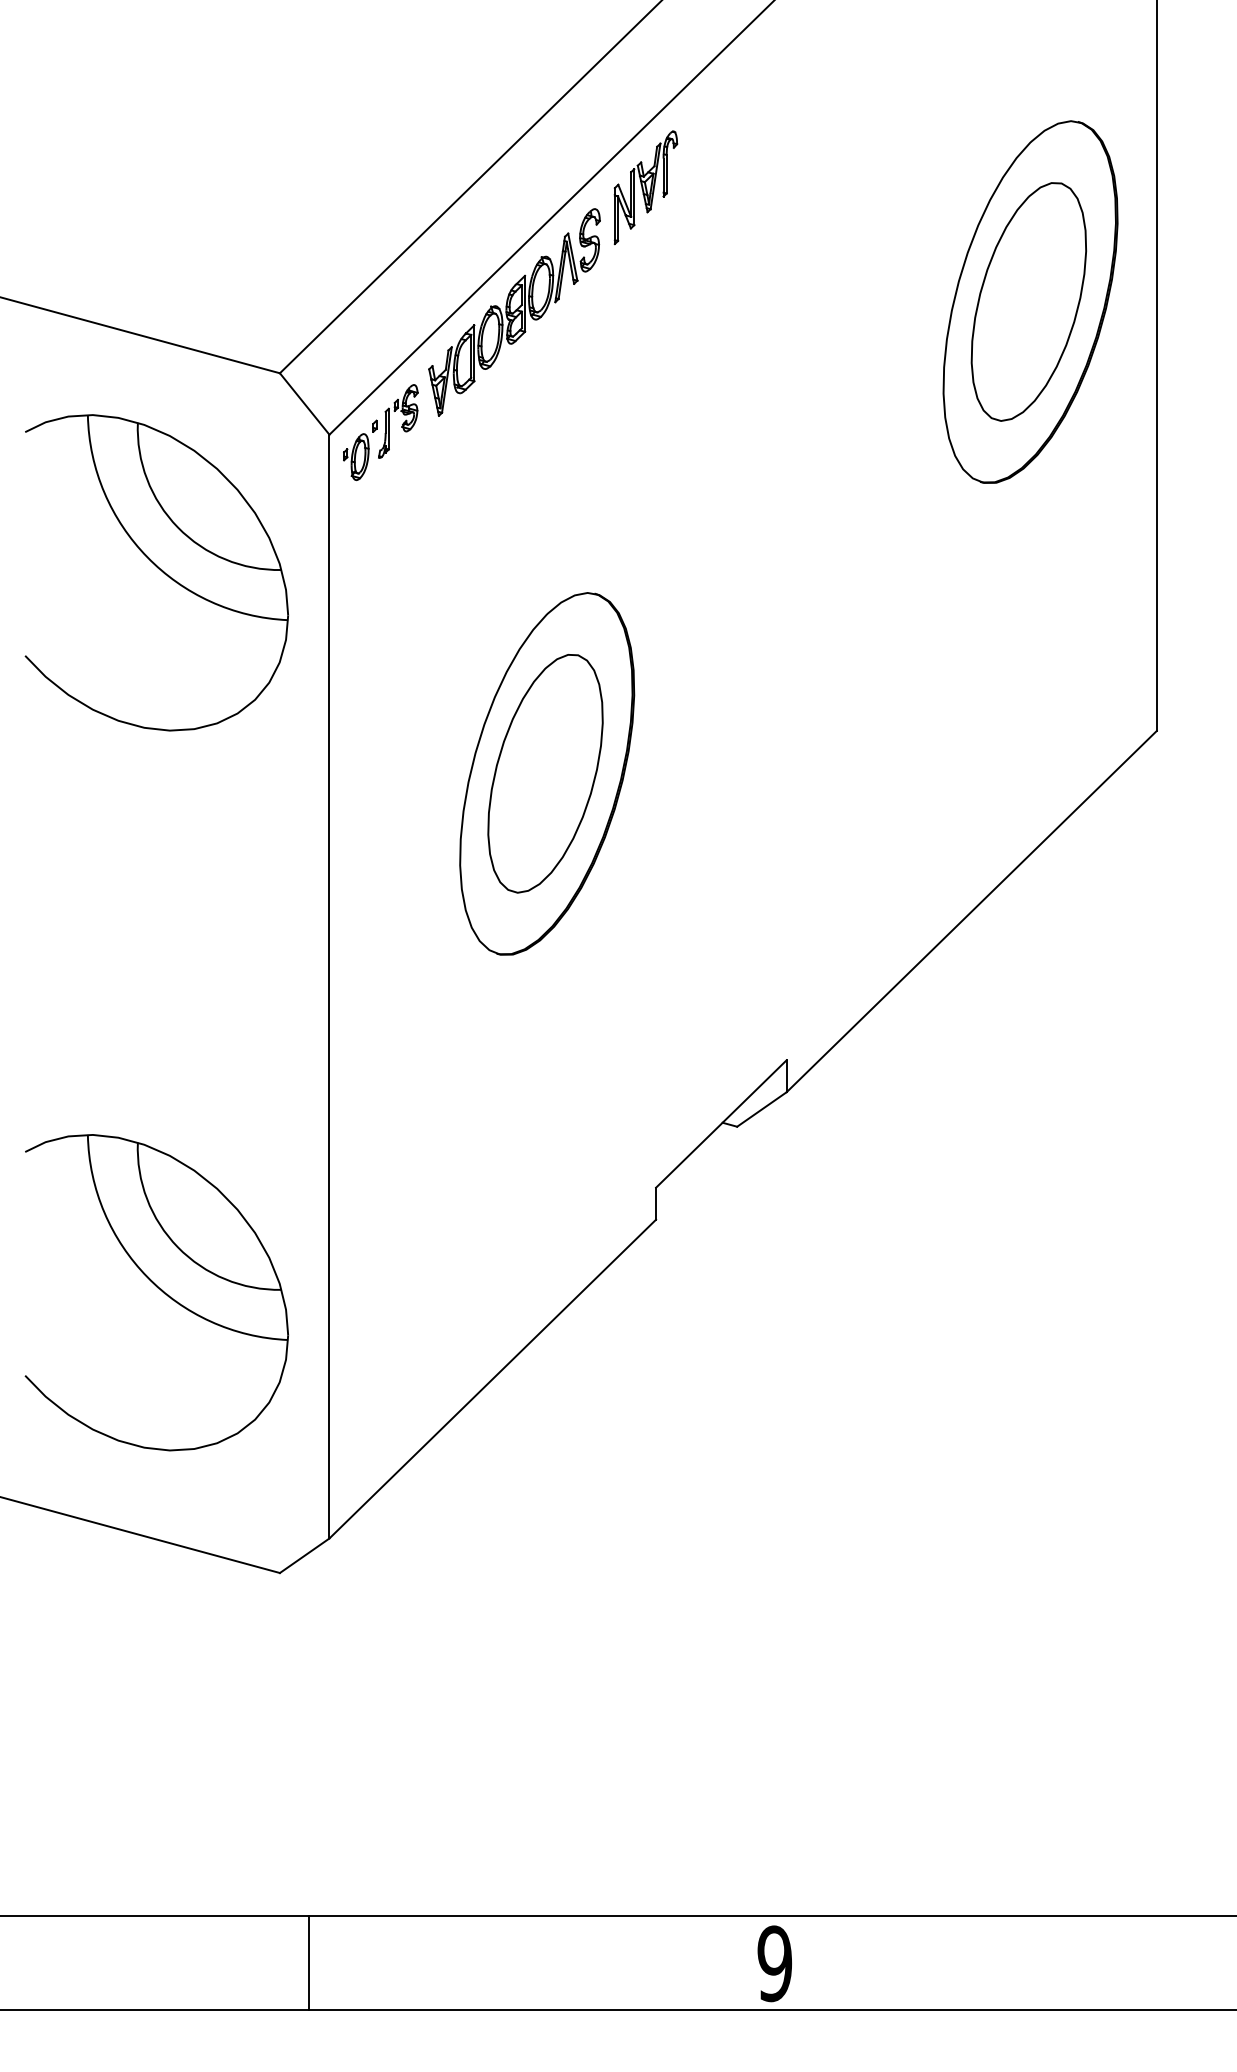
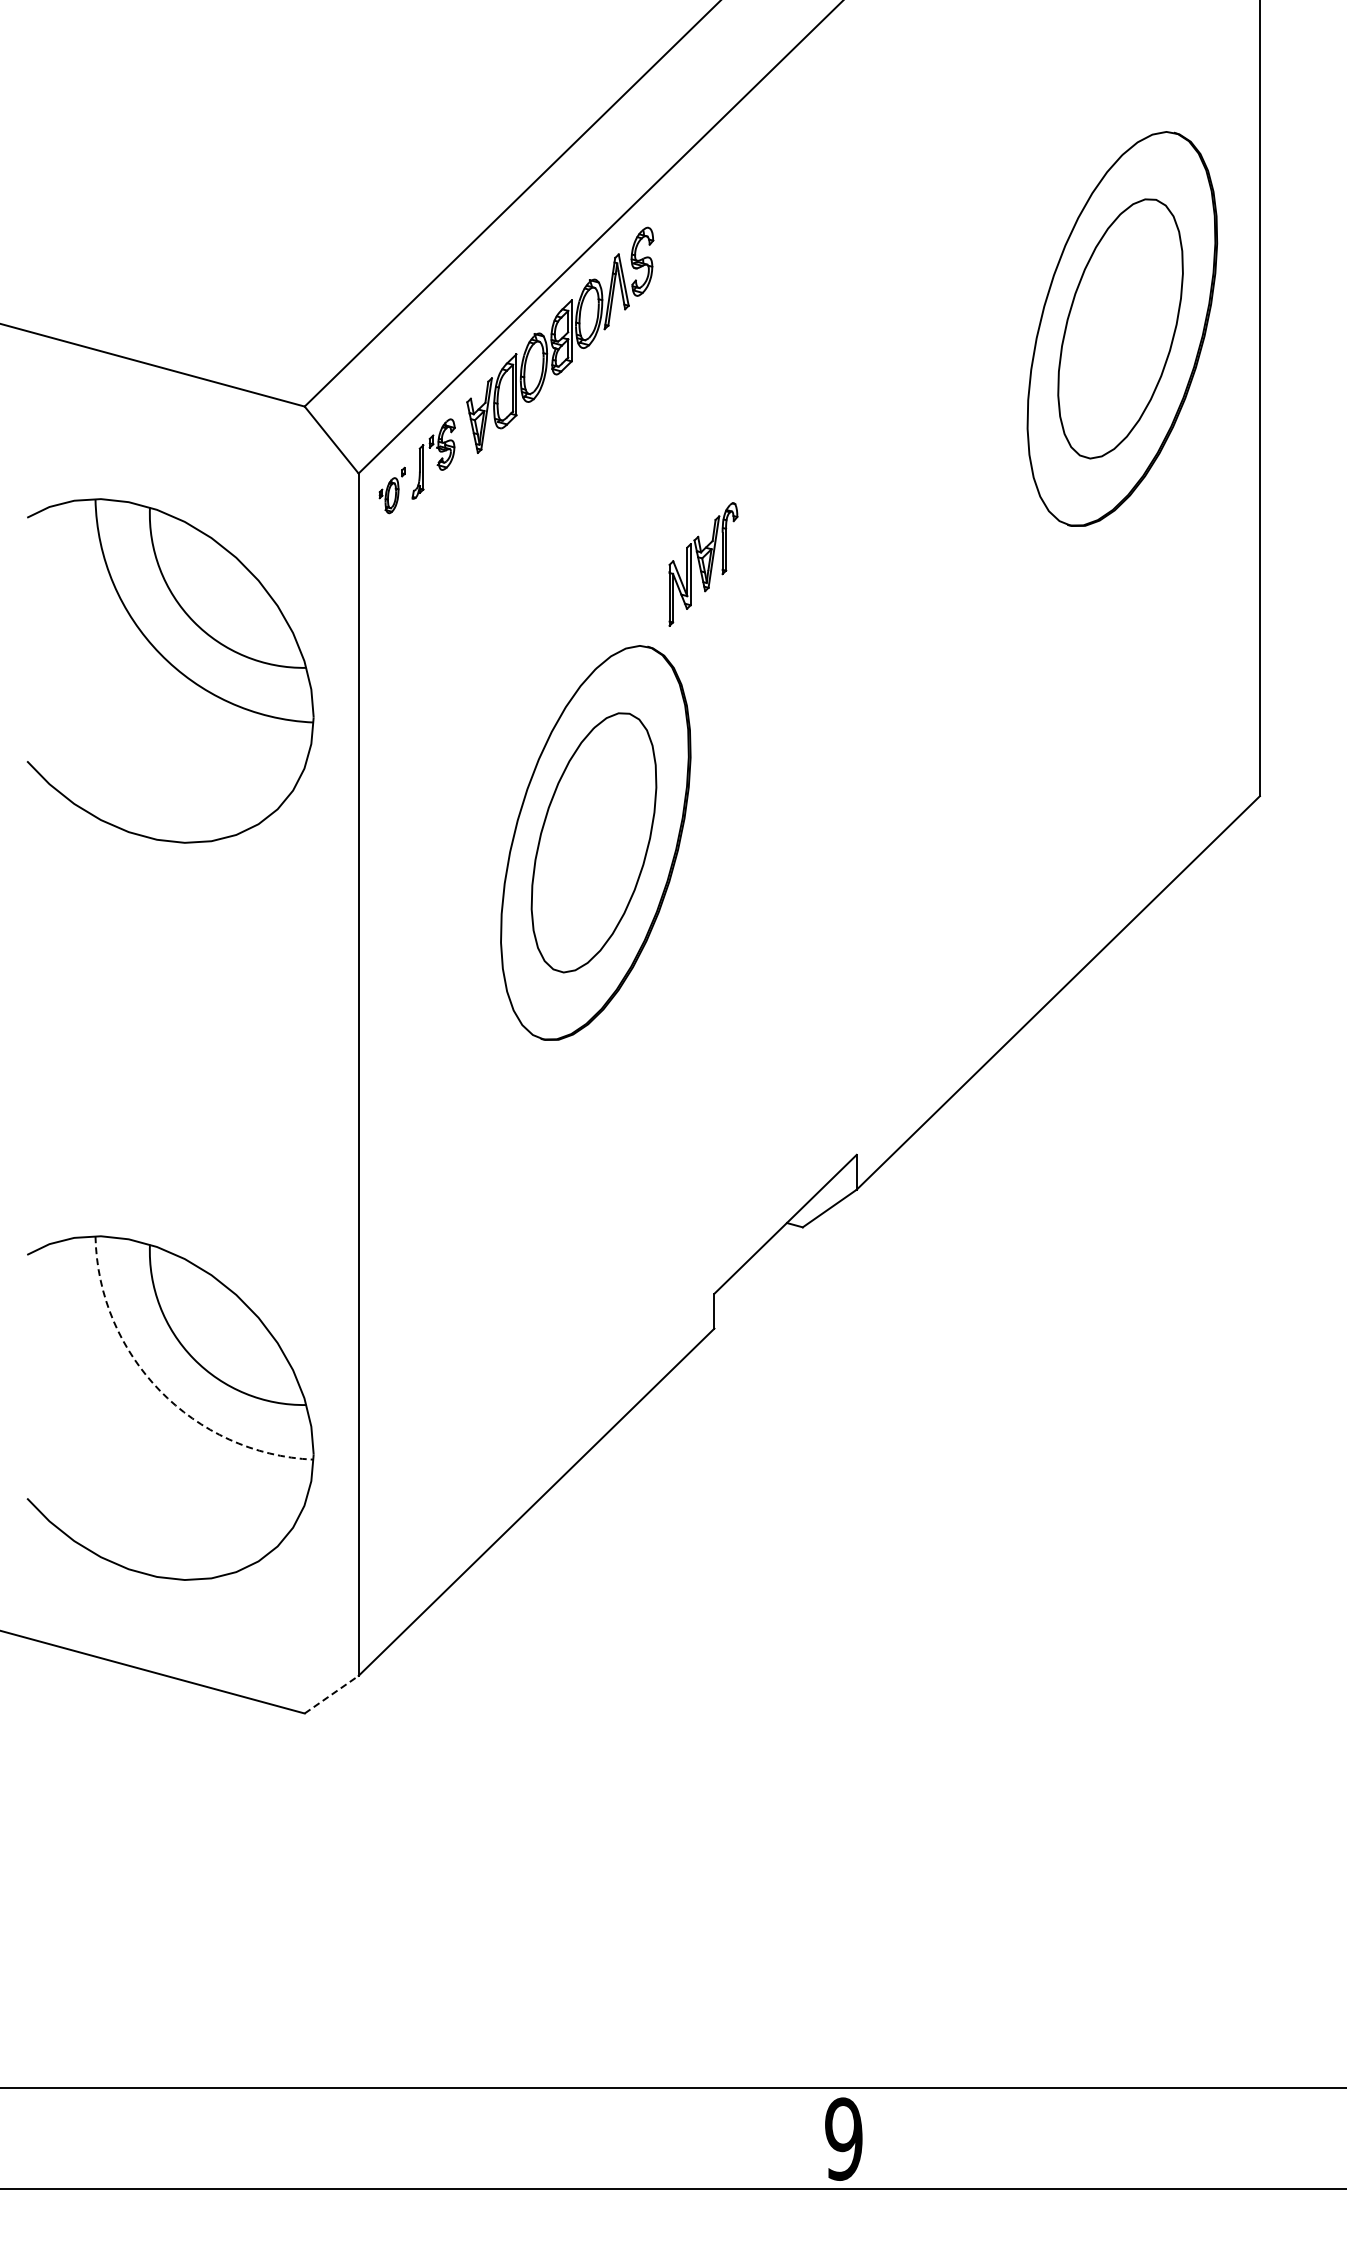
part: (646, 187) -> (703, 564), moved
part: (359, 450) -> (391, 490), size x0.7
part: (156, 572) -> (170, 670), moved
arc: (147, 1277) -> (160, 1391), solid -> dashed
line: (304, 1555) -> (331, 1694), solid -> dashed
line: (309, 1963) -> (336, 2138), removed

